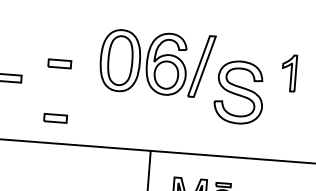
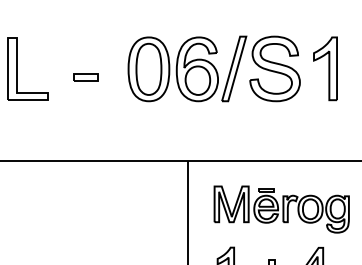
part: (289, 72) -> (325, 68), size x1.67
part: (238, 92) -> (274, 68), moved
part: (54, 118) -> (85, 134), removed

